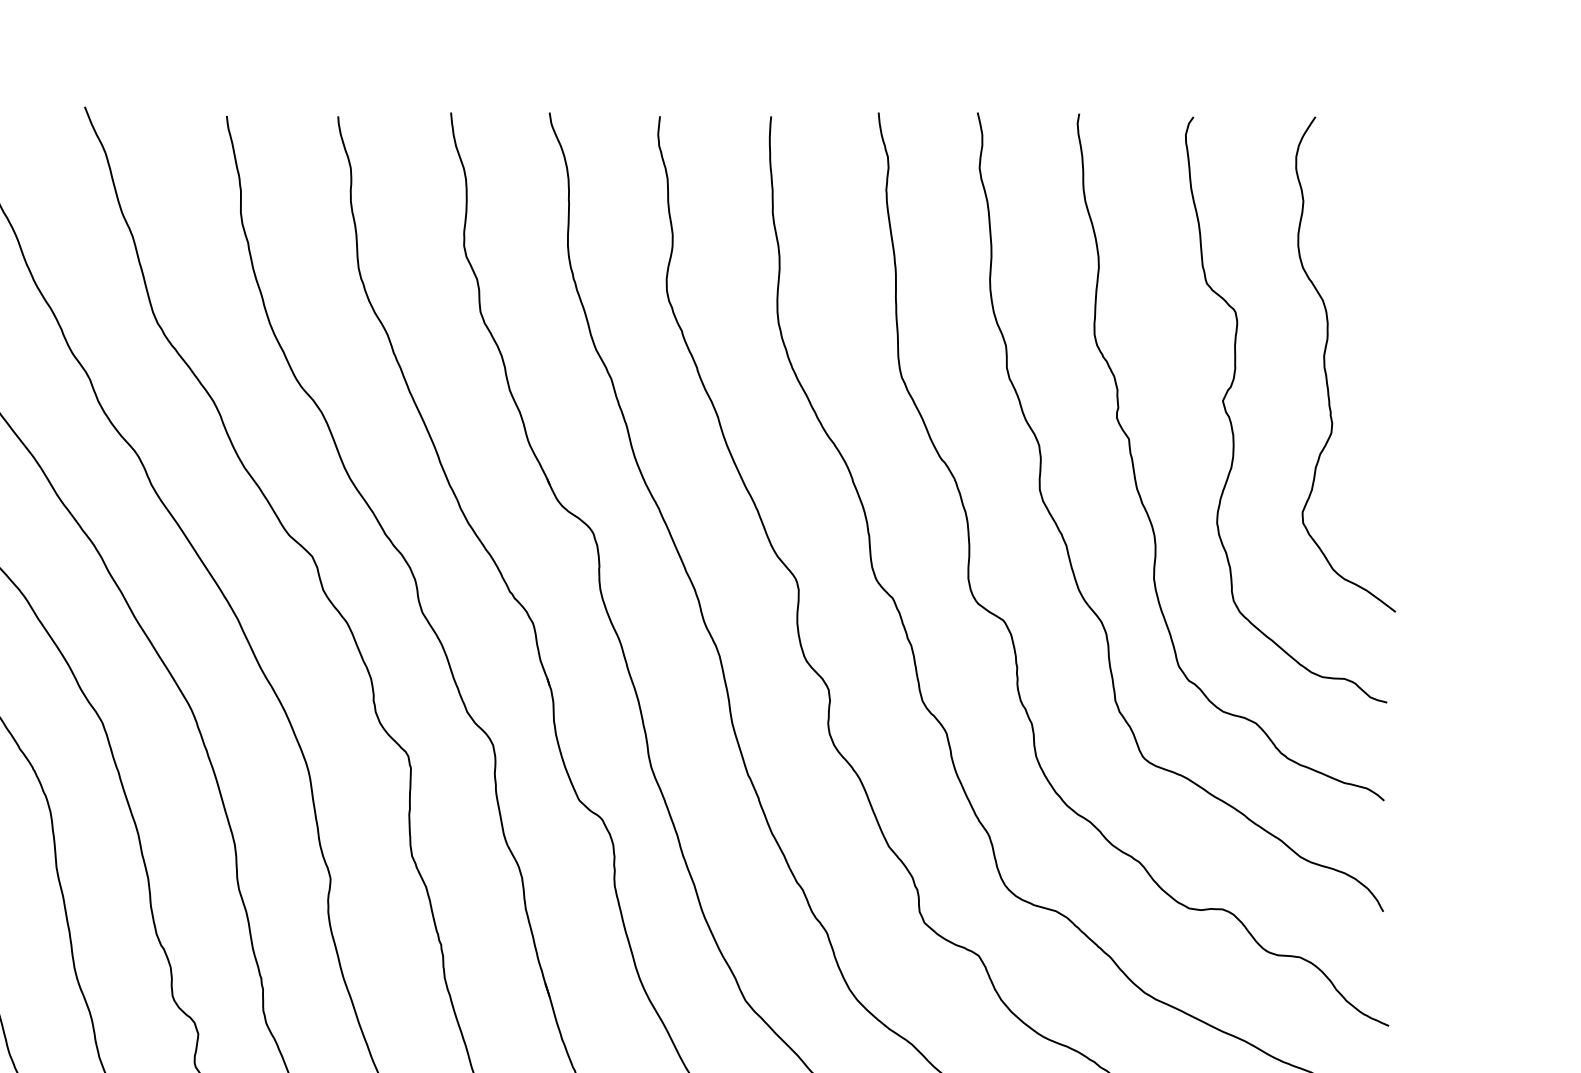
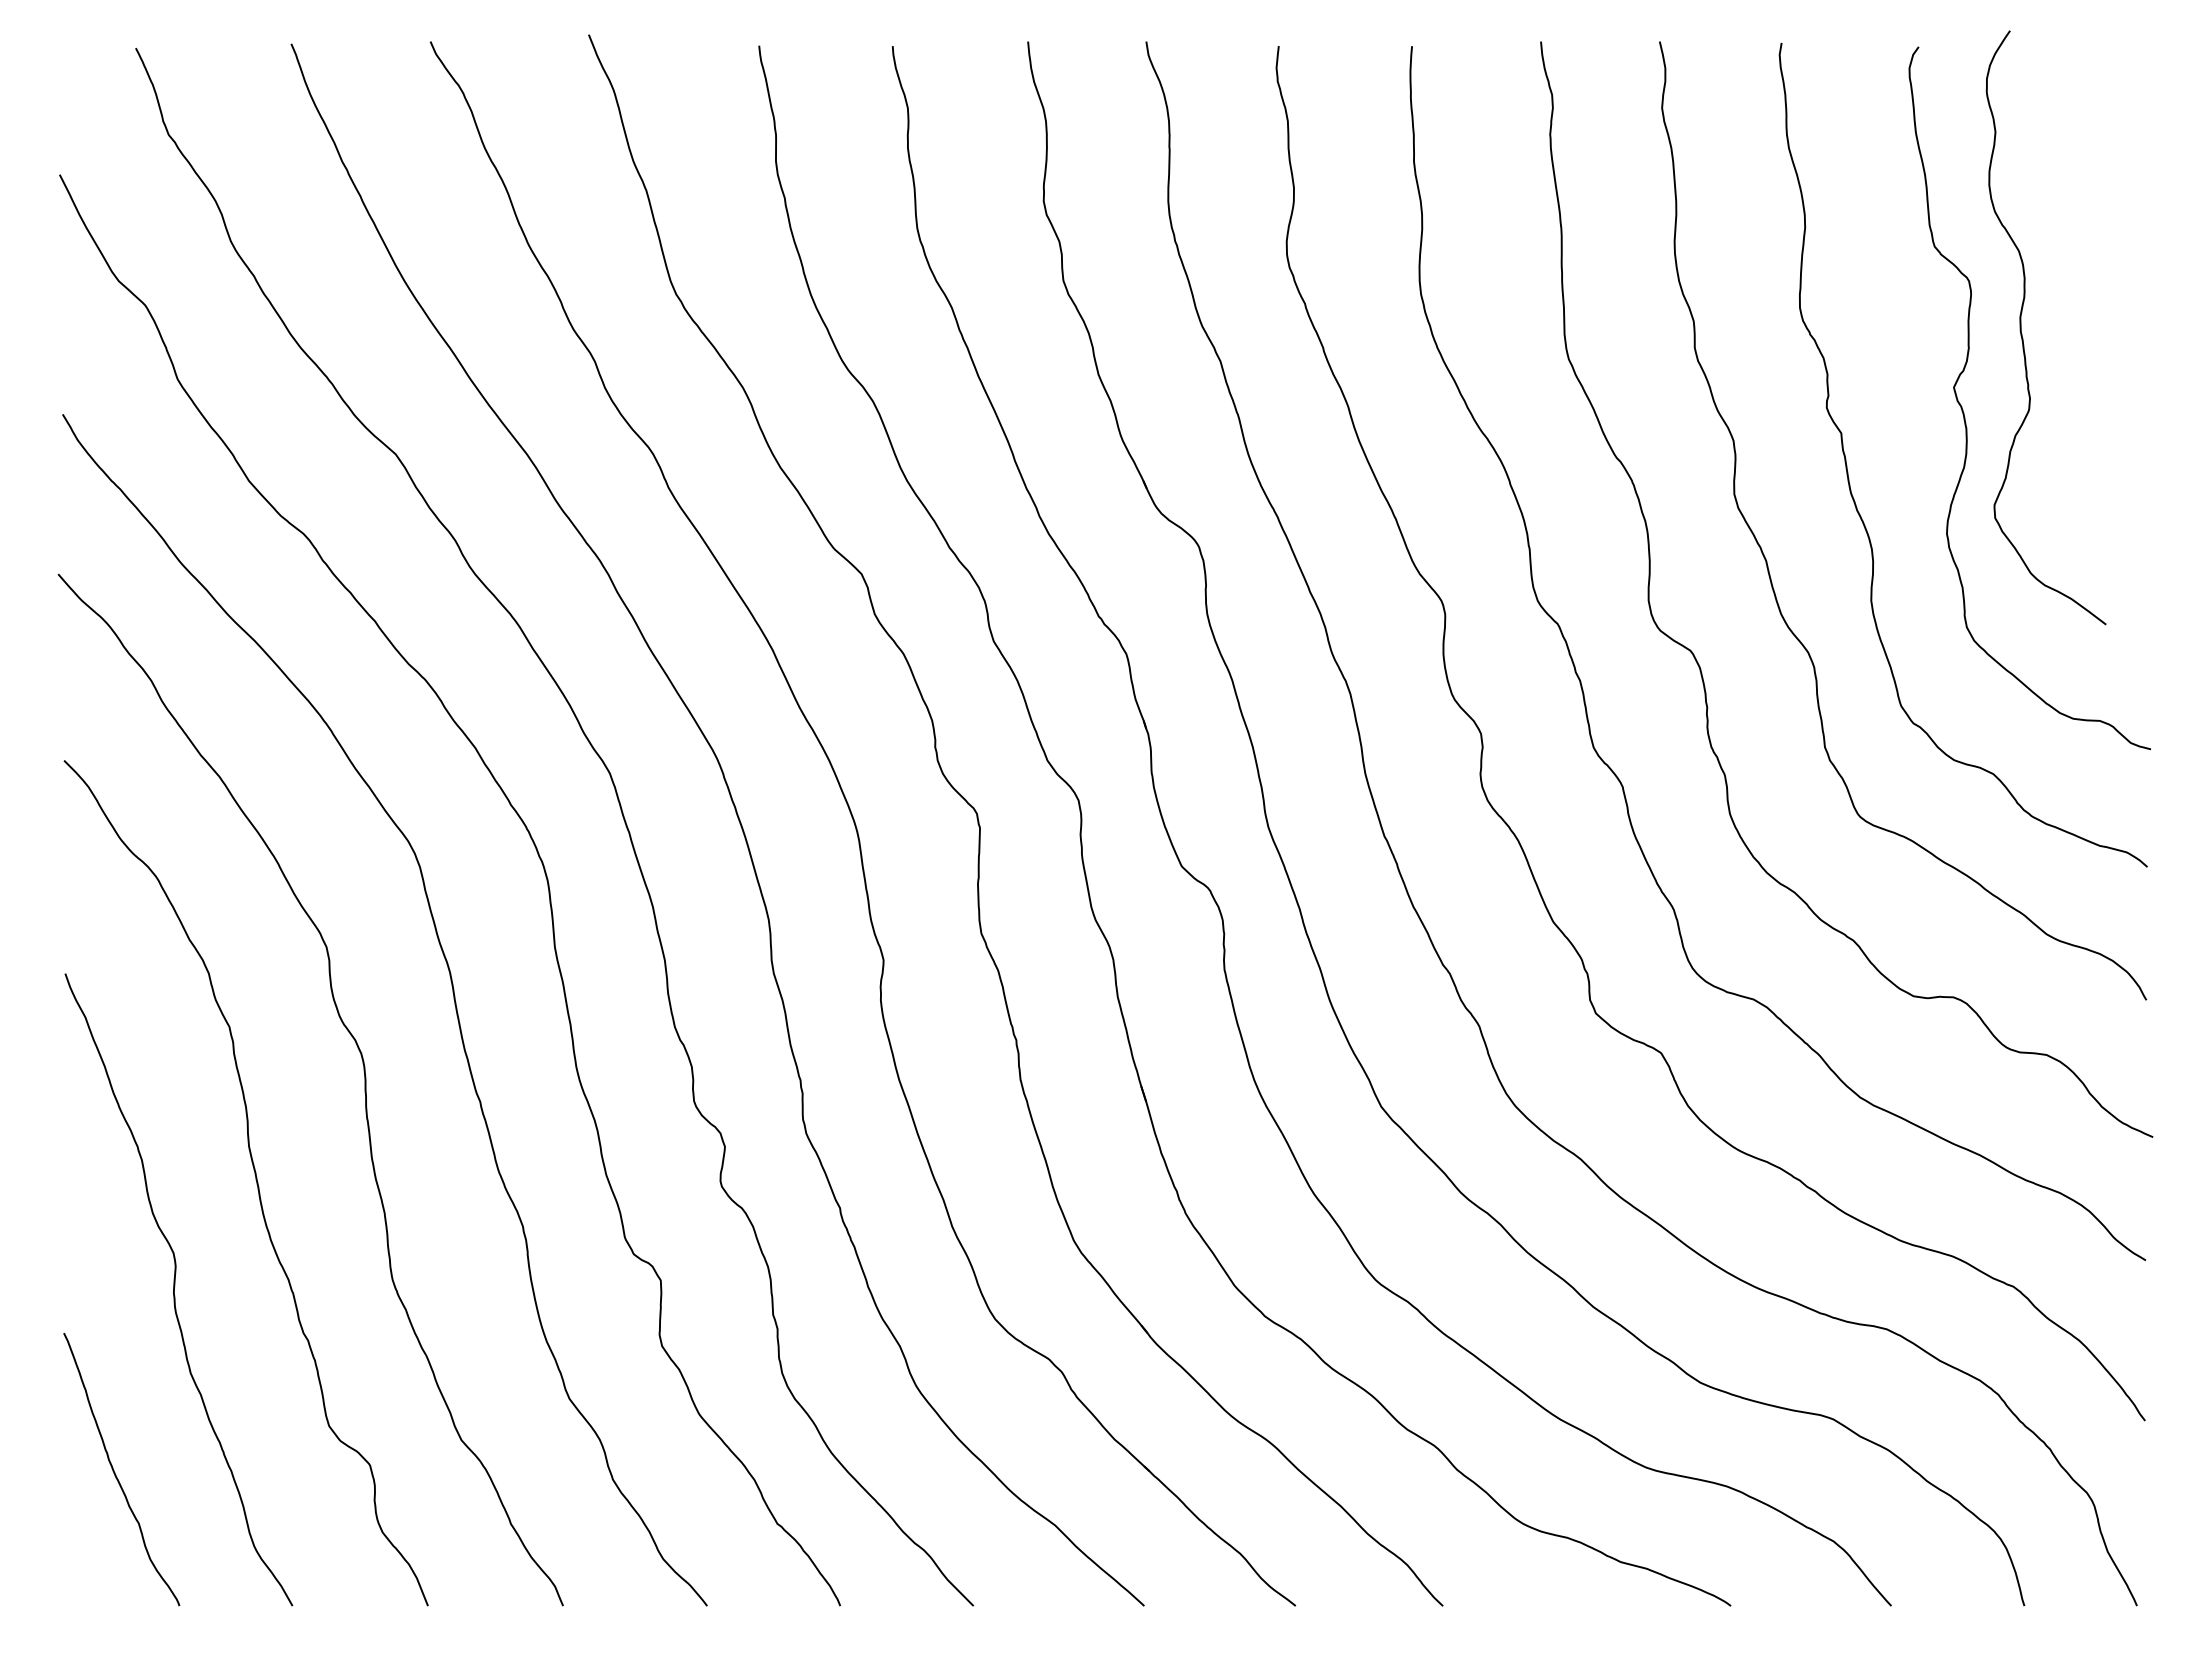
curve: (1325, 369) -> (2022, 333), moved

